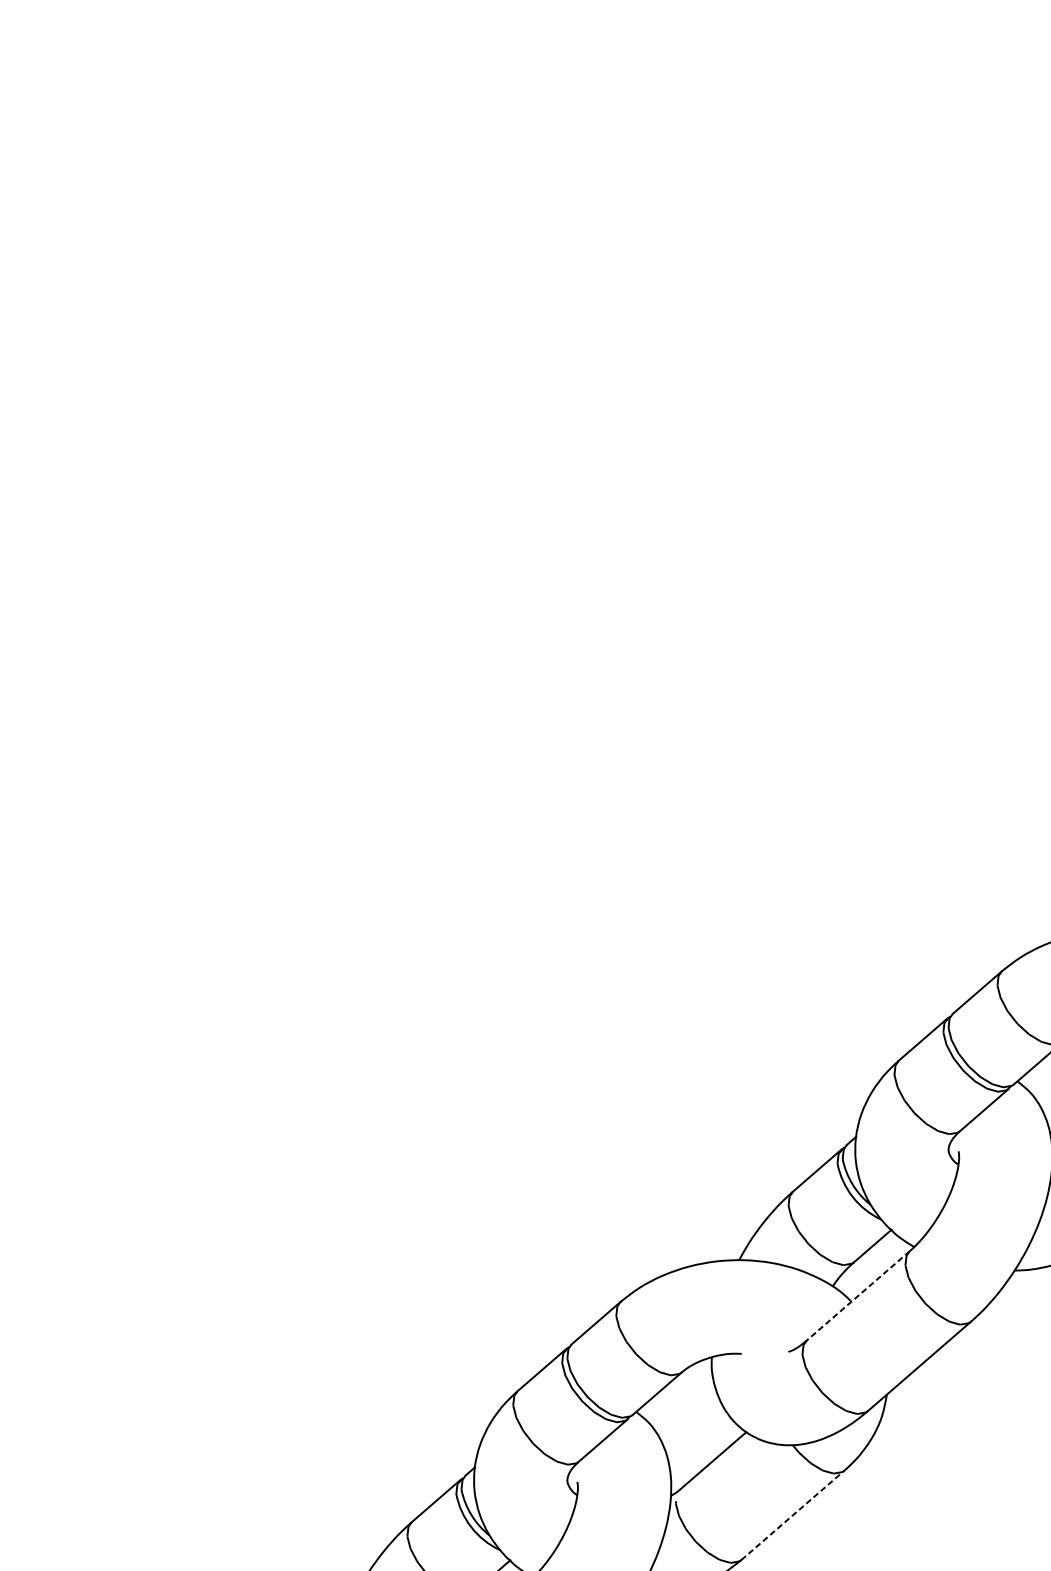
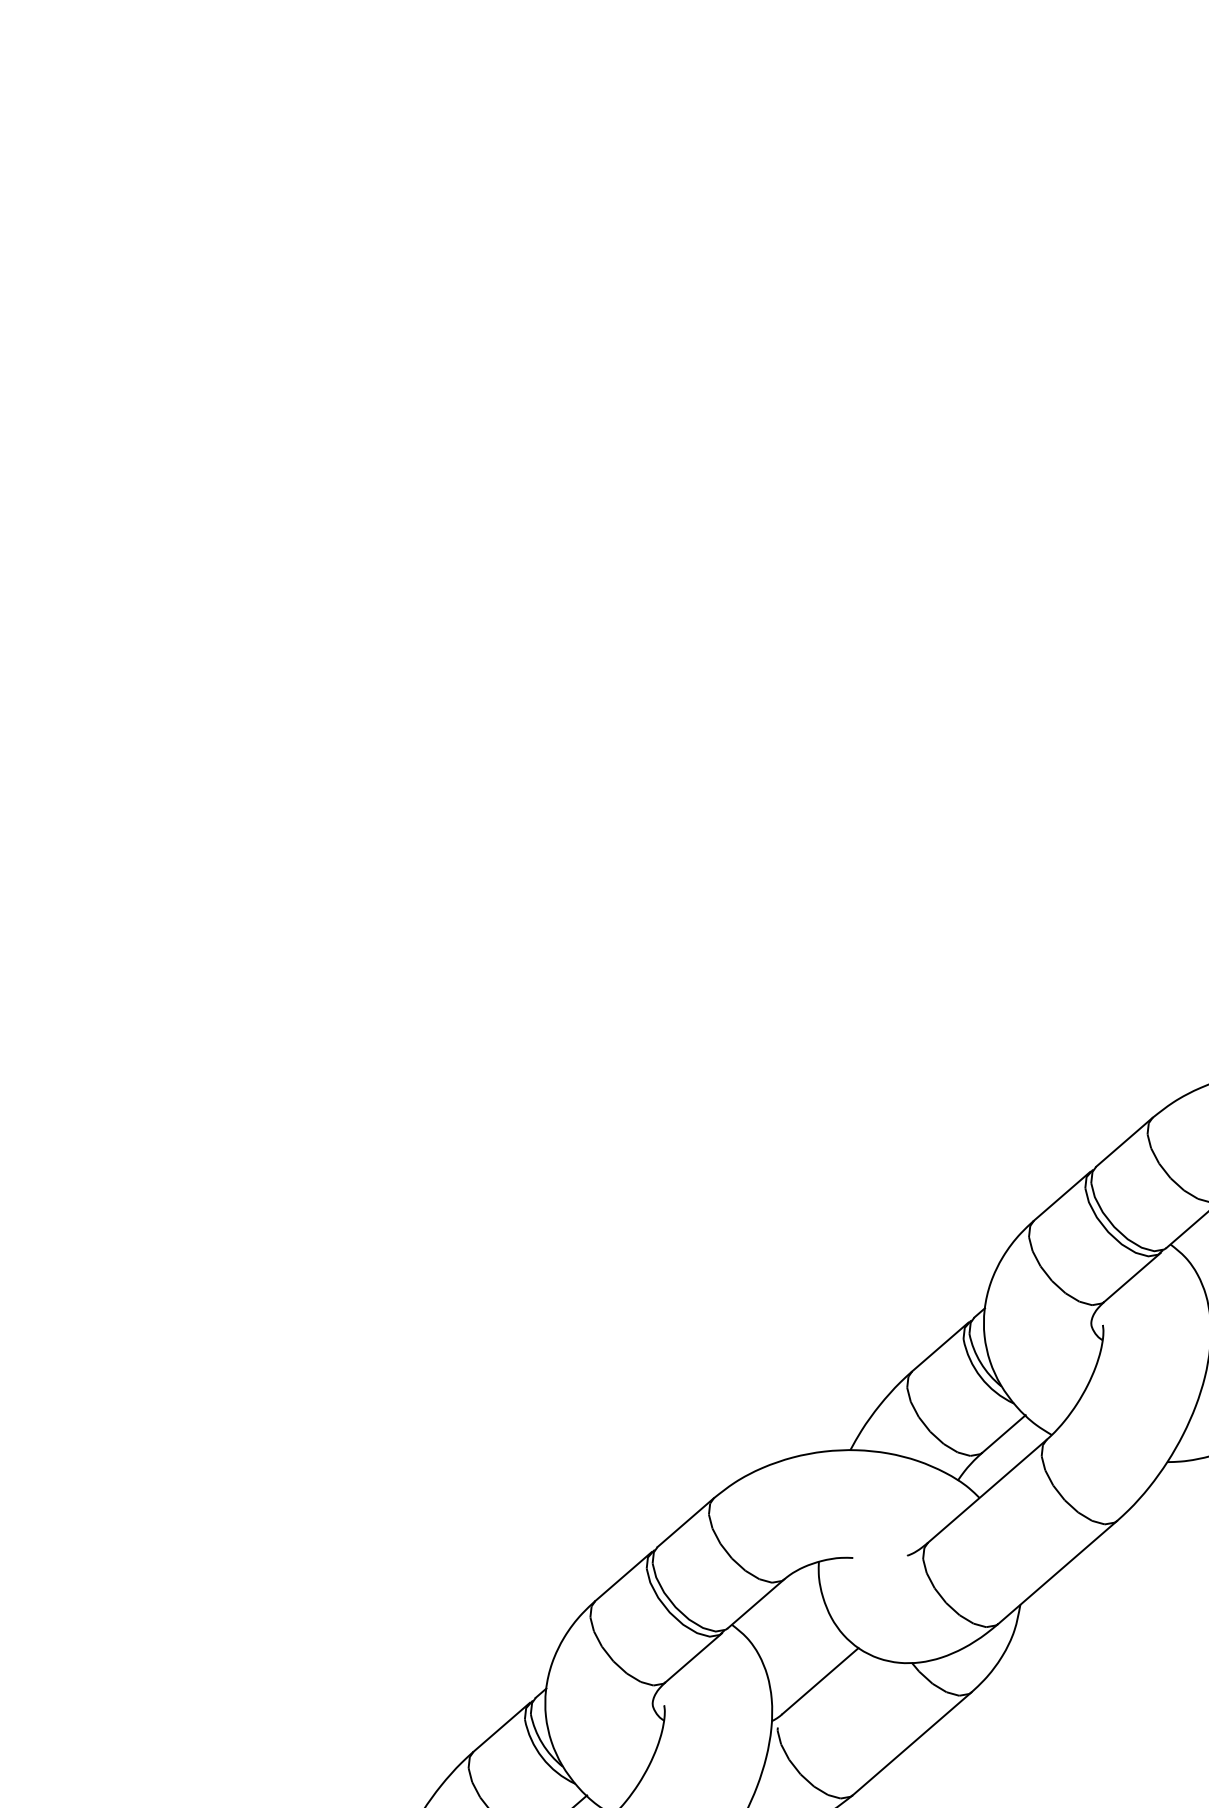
line: (857, 1296) -> (986, 1491), dashed -> solid
line: (793, 1515) -> (912, 1743), dashed -> solid

